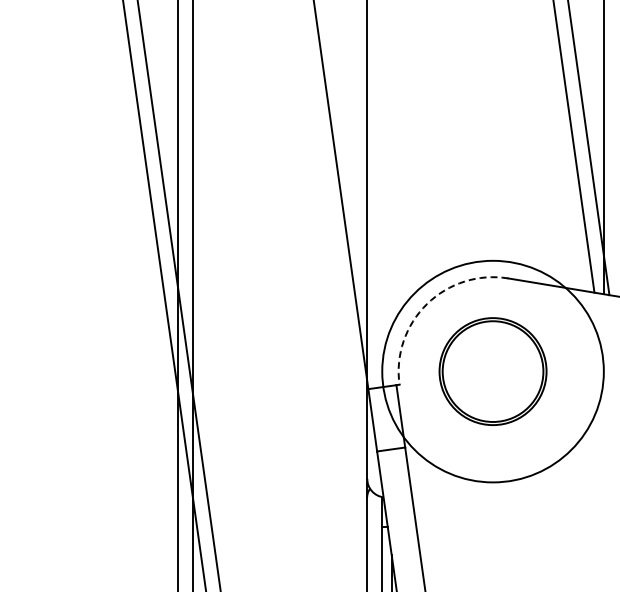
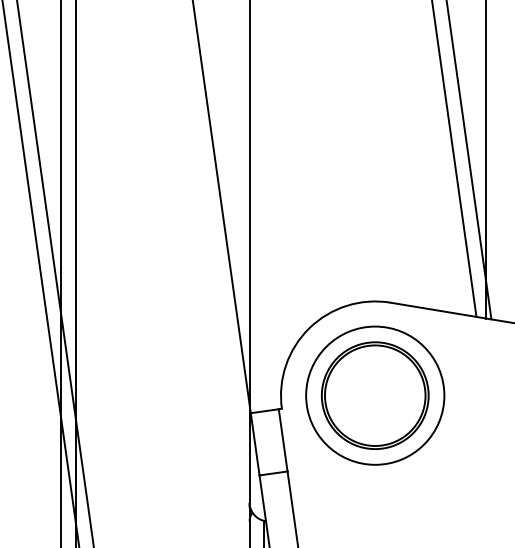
arc: (427, 304) -> (309, 328), dashed -> solid
circle: (492, 371) -> (374, 395), size x0.62

